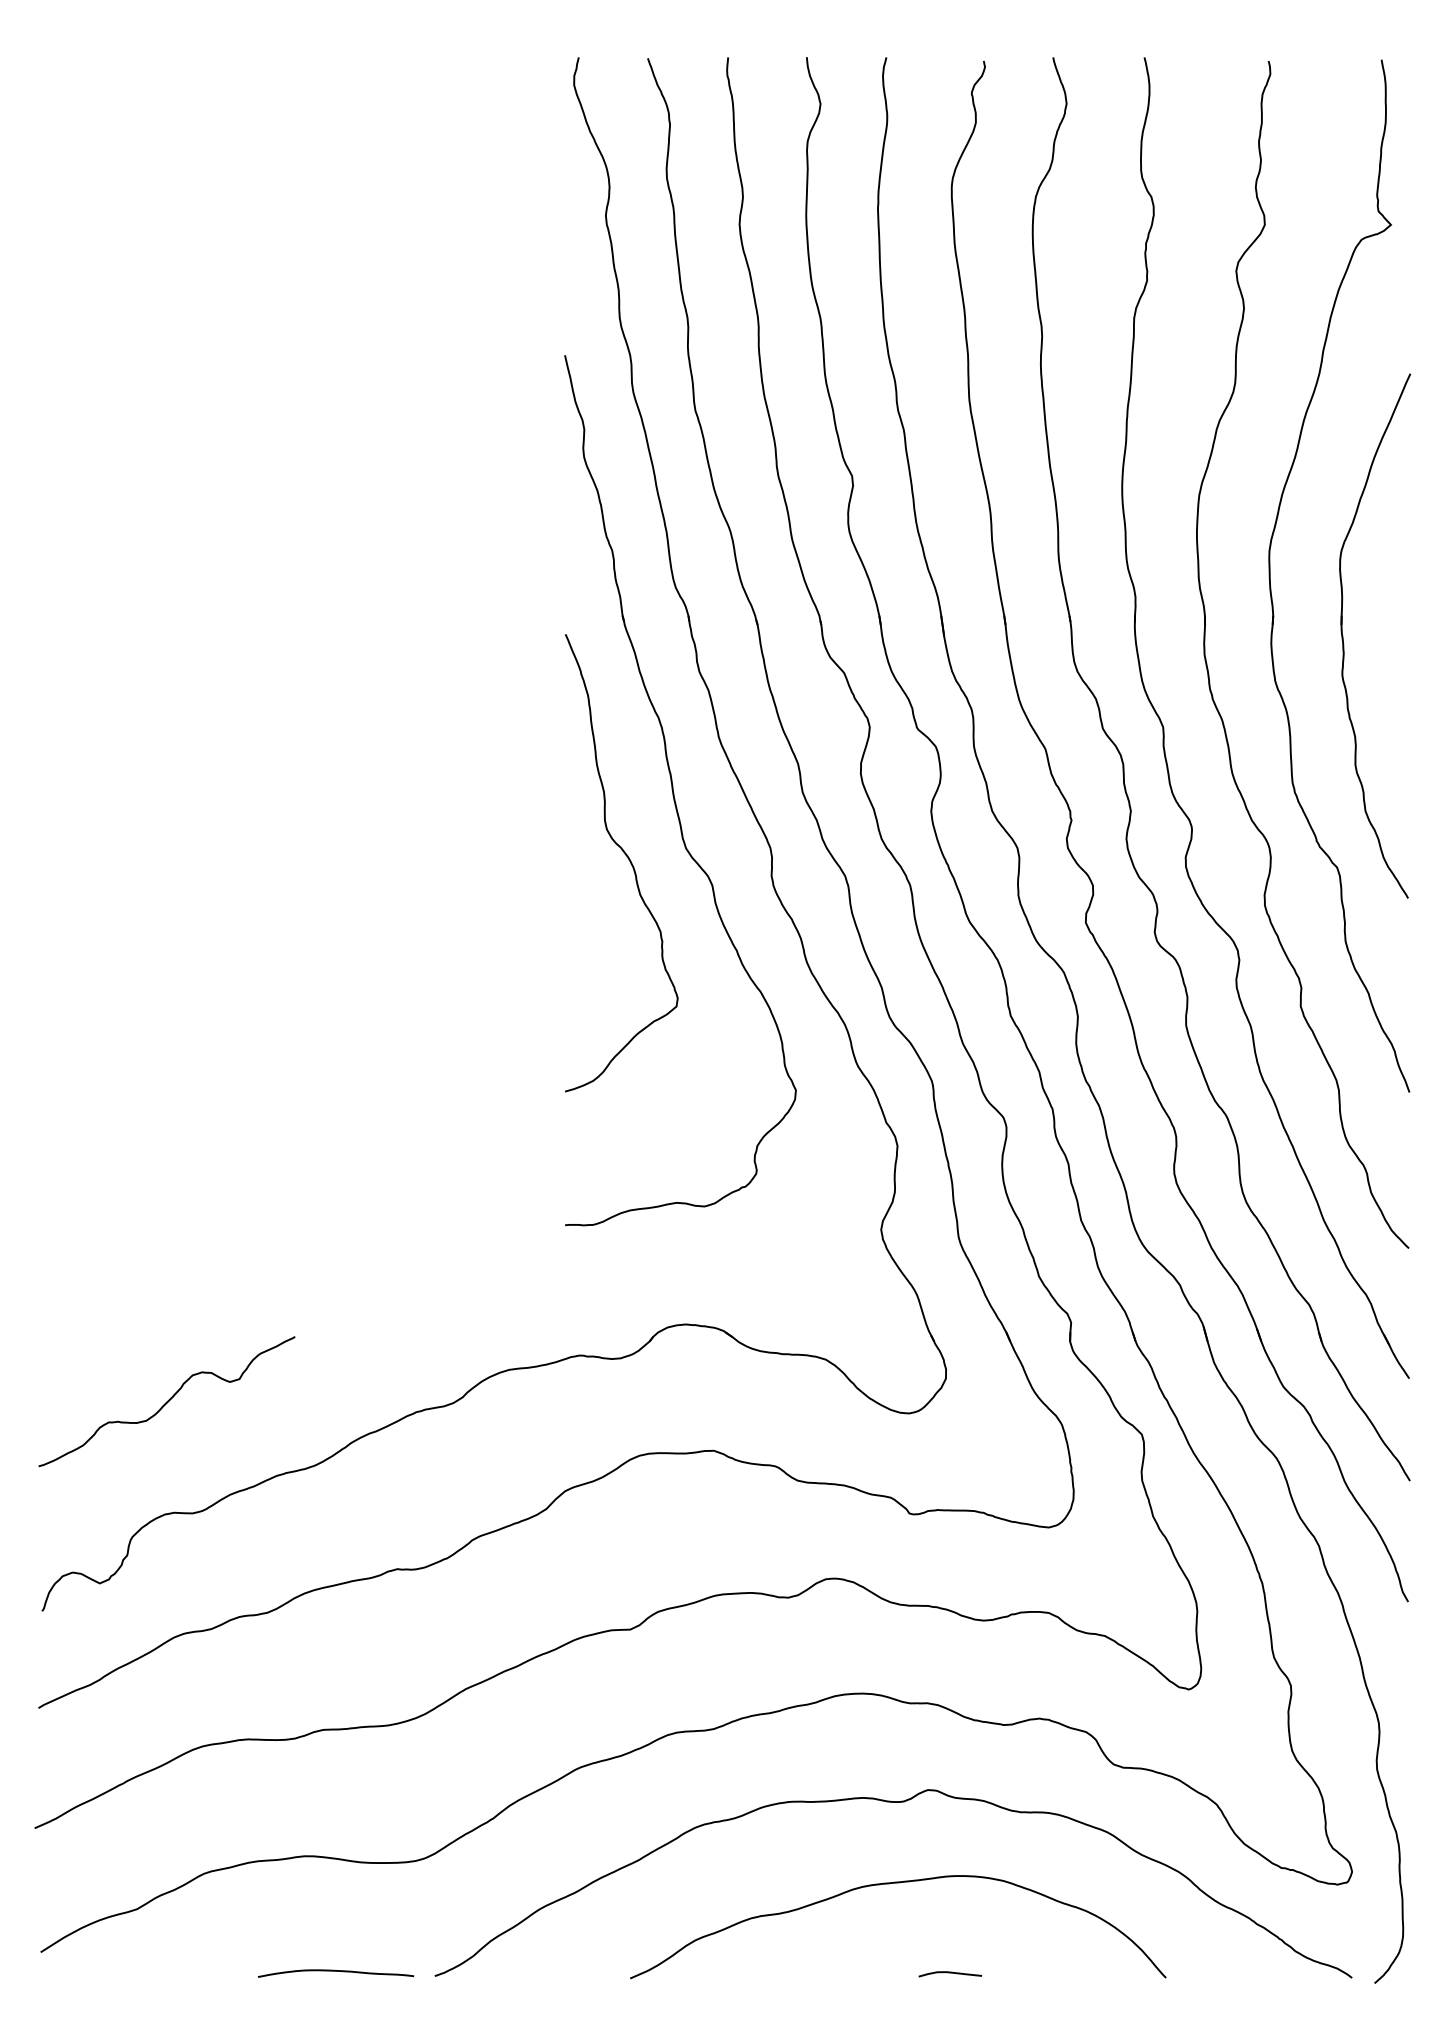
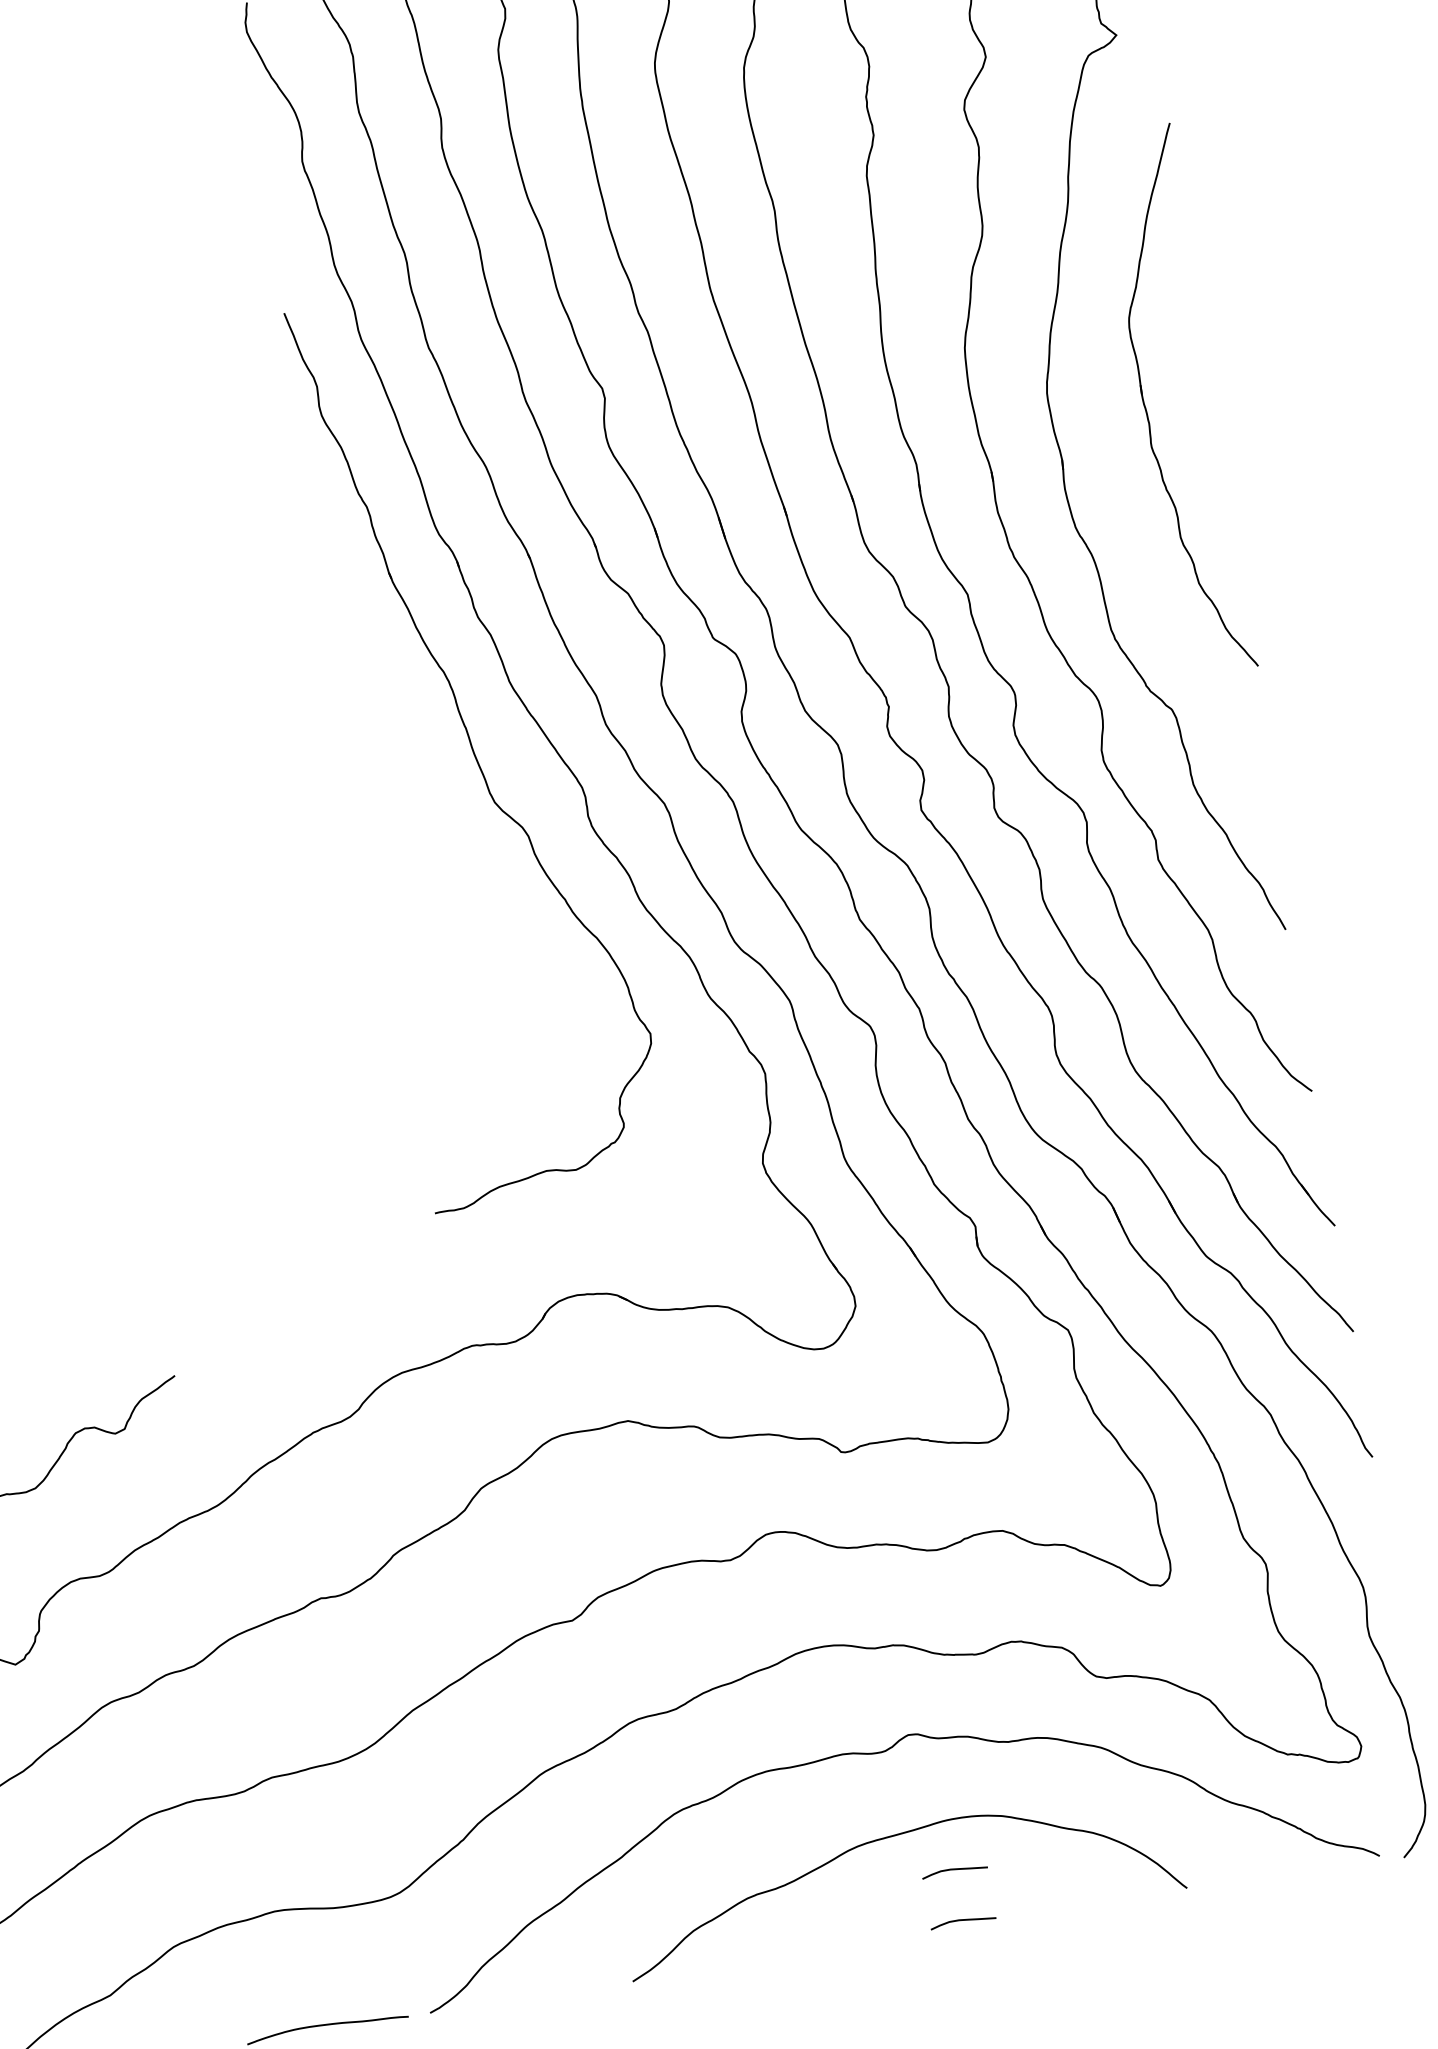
part: (1343, 635) -> (1145, 405), moved
curve: (628, 860) -> (437, 825), removed
curve: (950, 1924) -> (954, 1870), added

